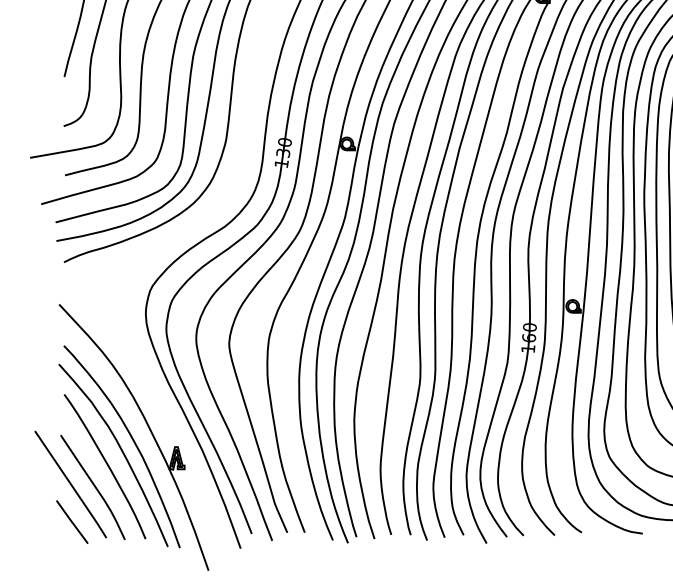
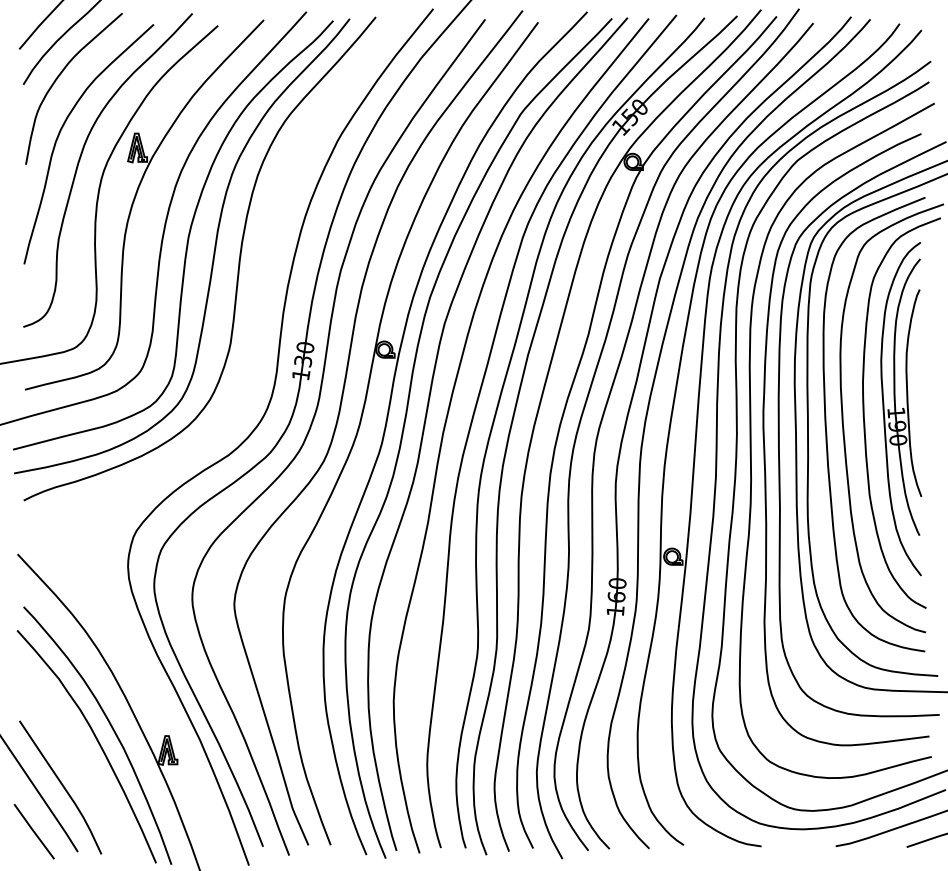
curve: (106, 465) -> (78, 759), removed

